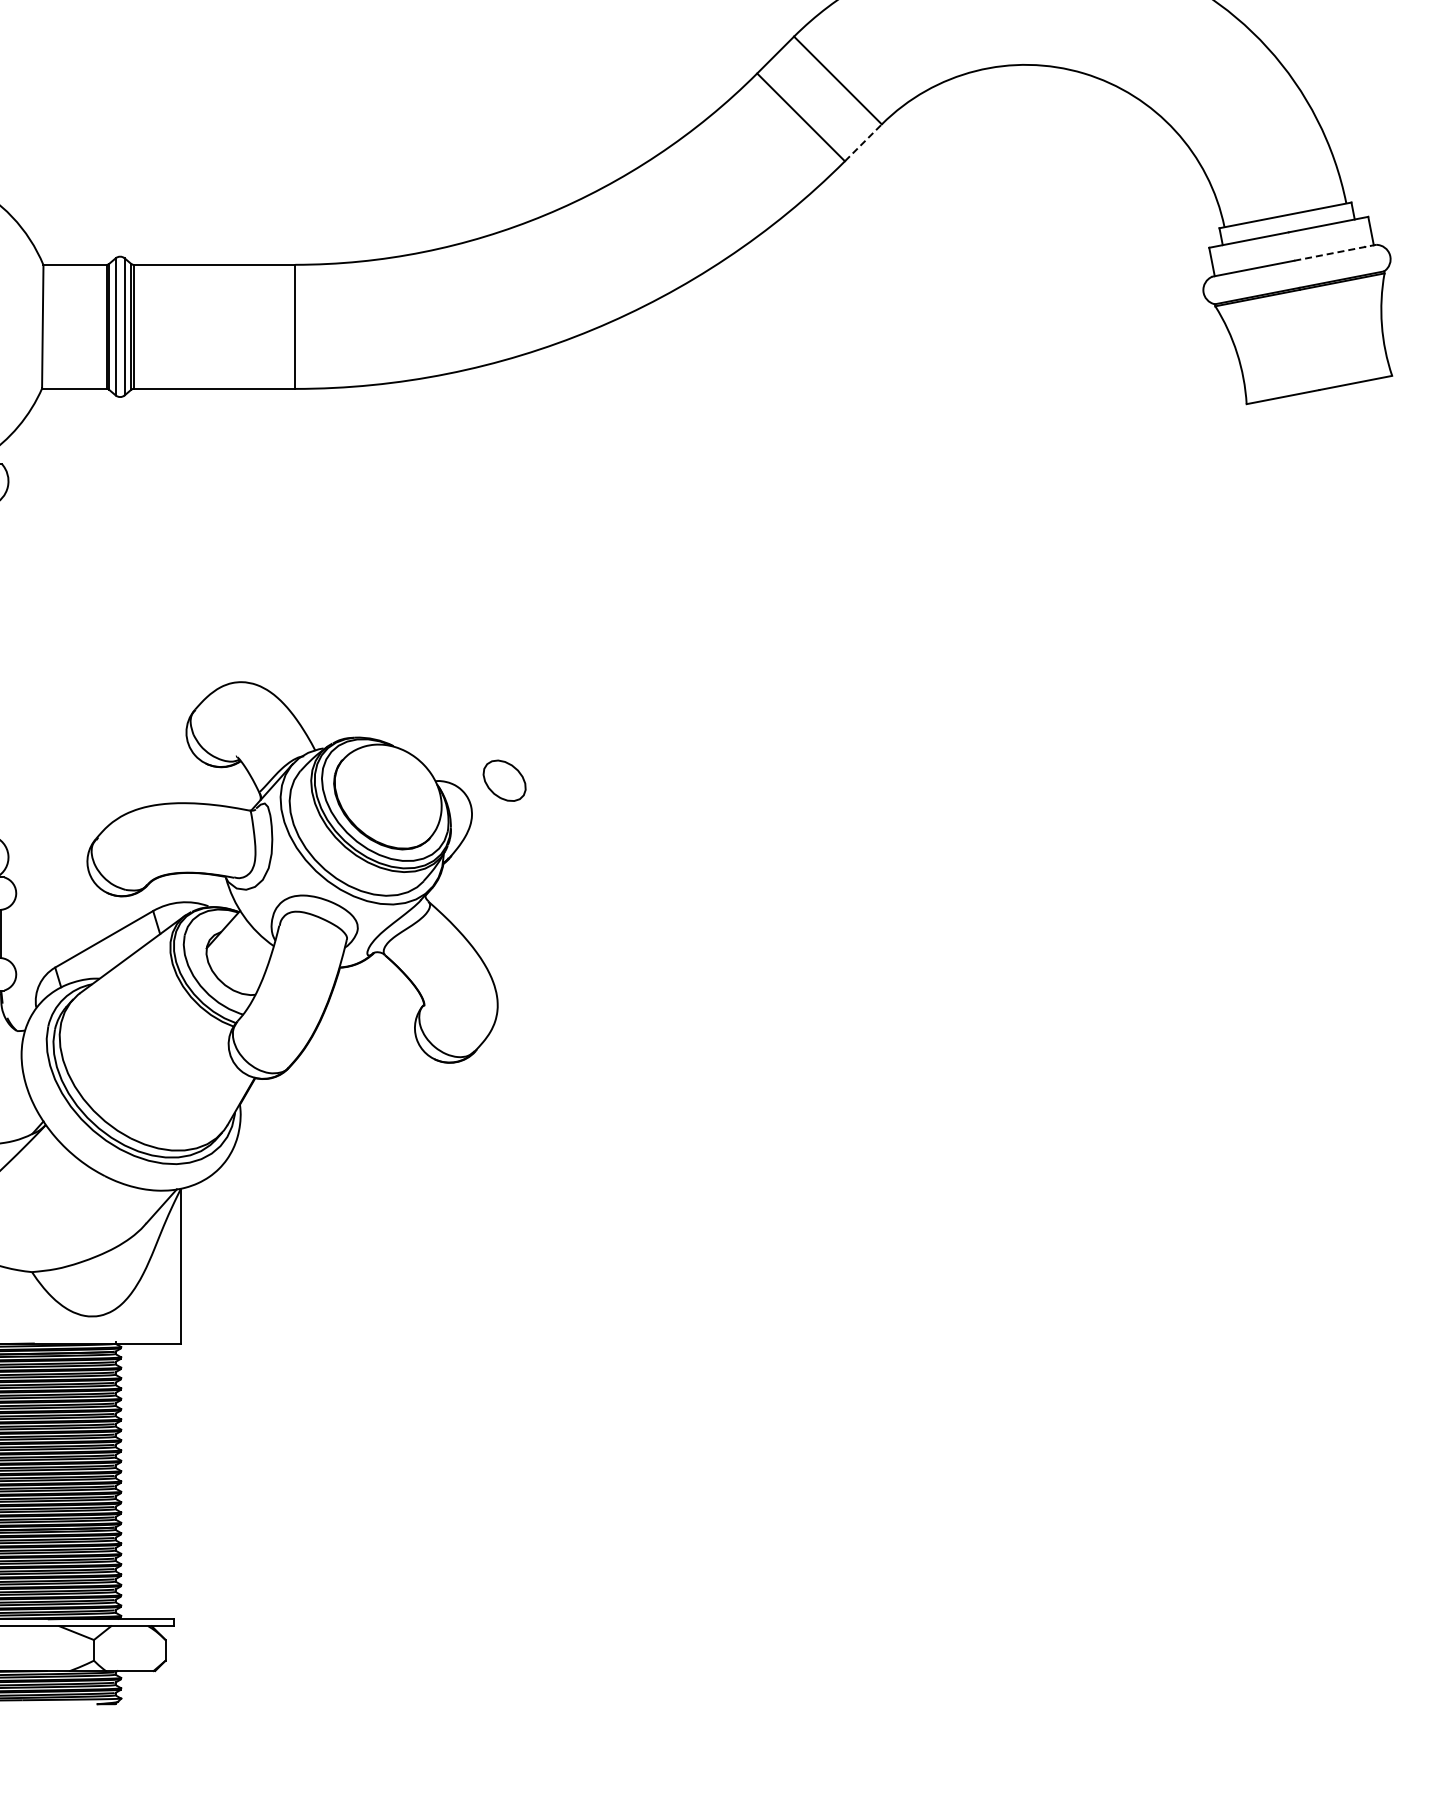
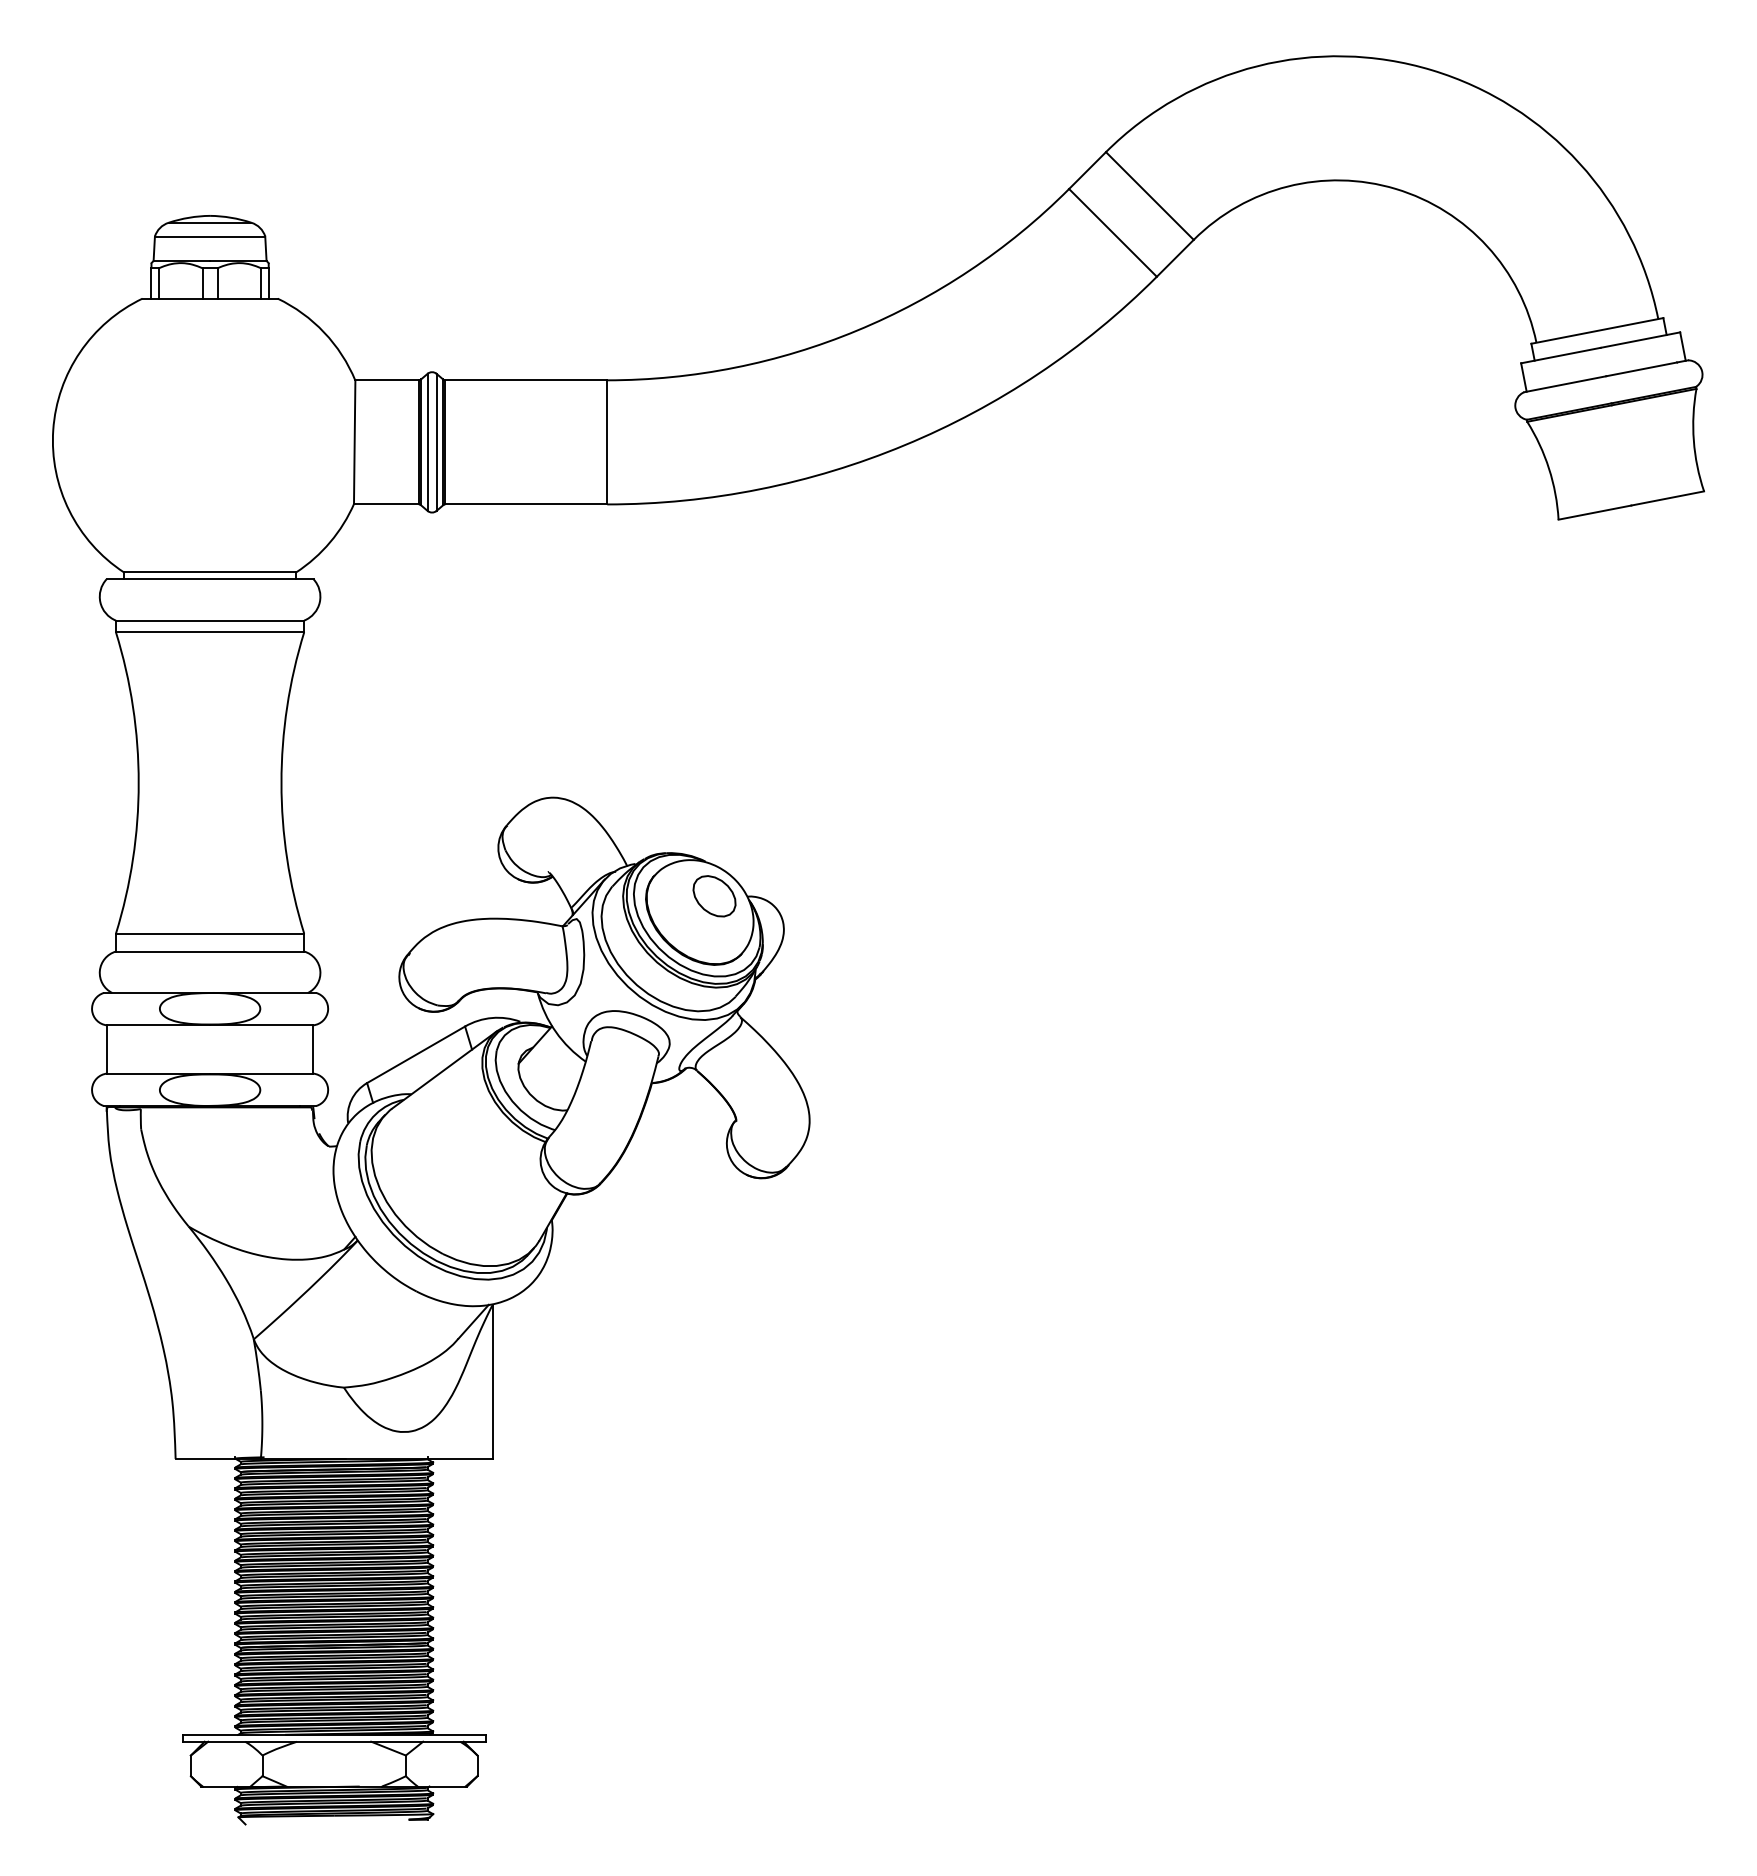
line: (863, 141) -> (1175, 257), dashed -> solid
line: (1335, 252) -> (1647, 368), dashed -> solid
part: (504, 780) -> (714, 896), moved

